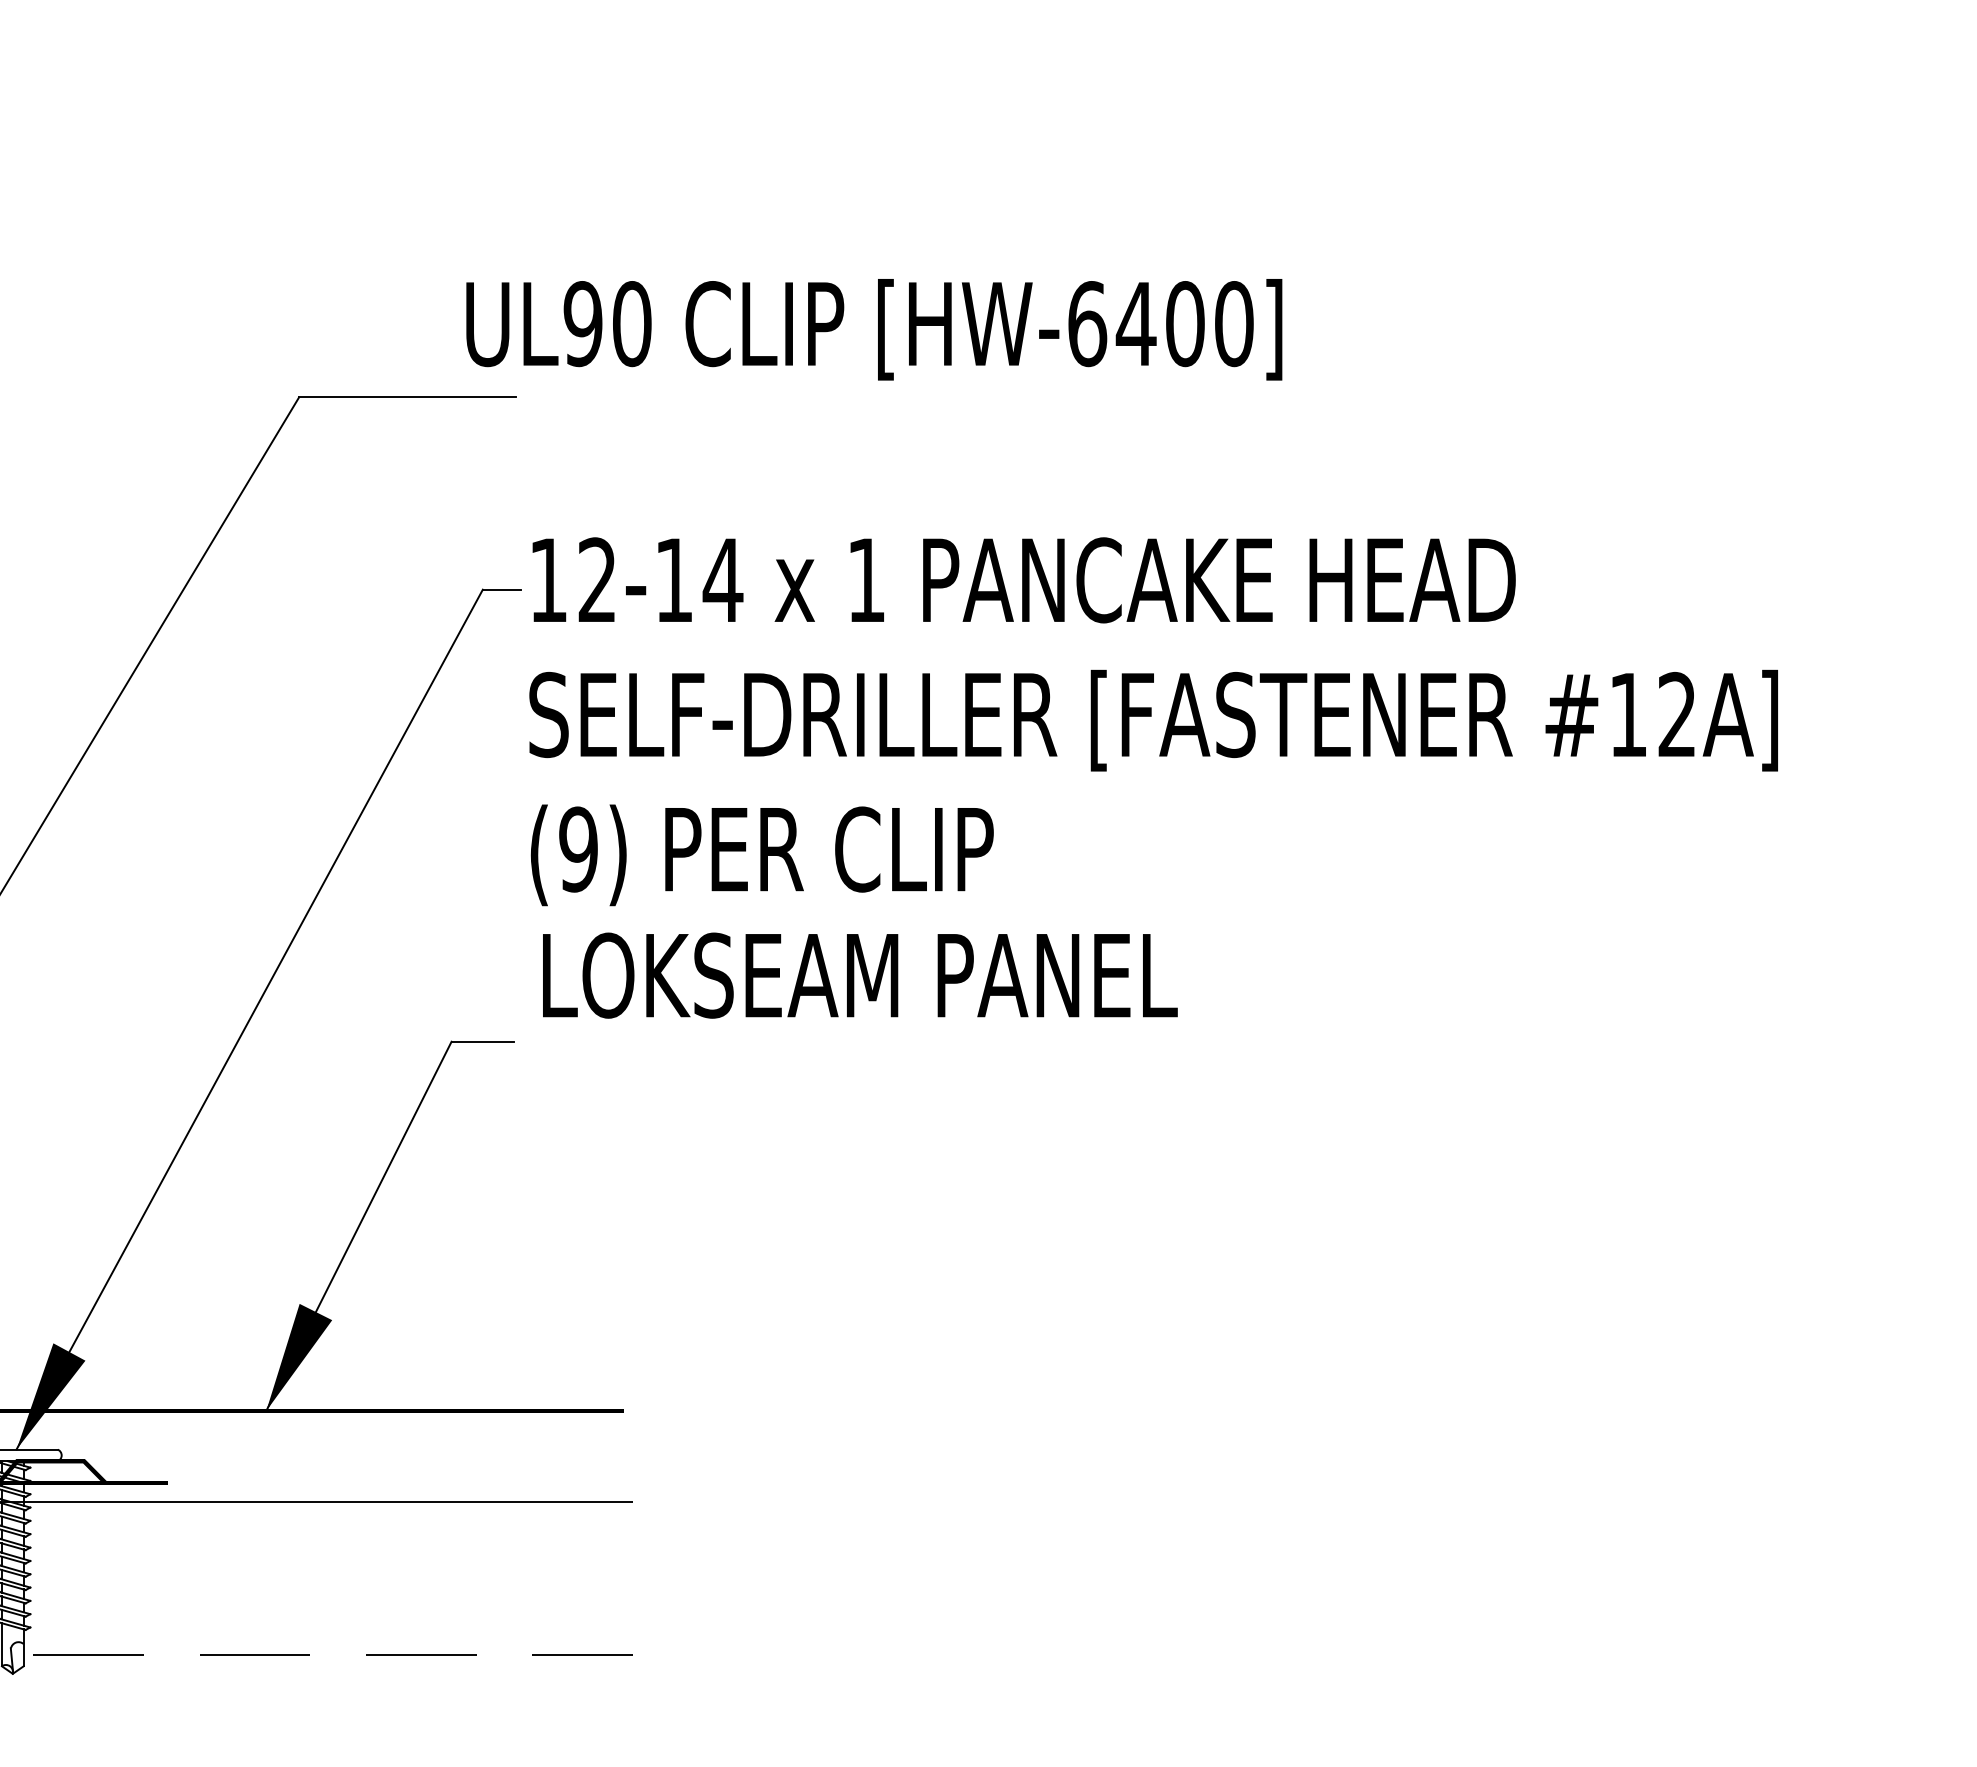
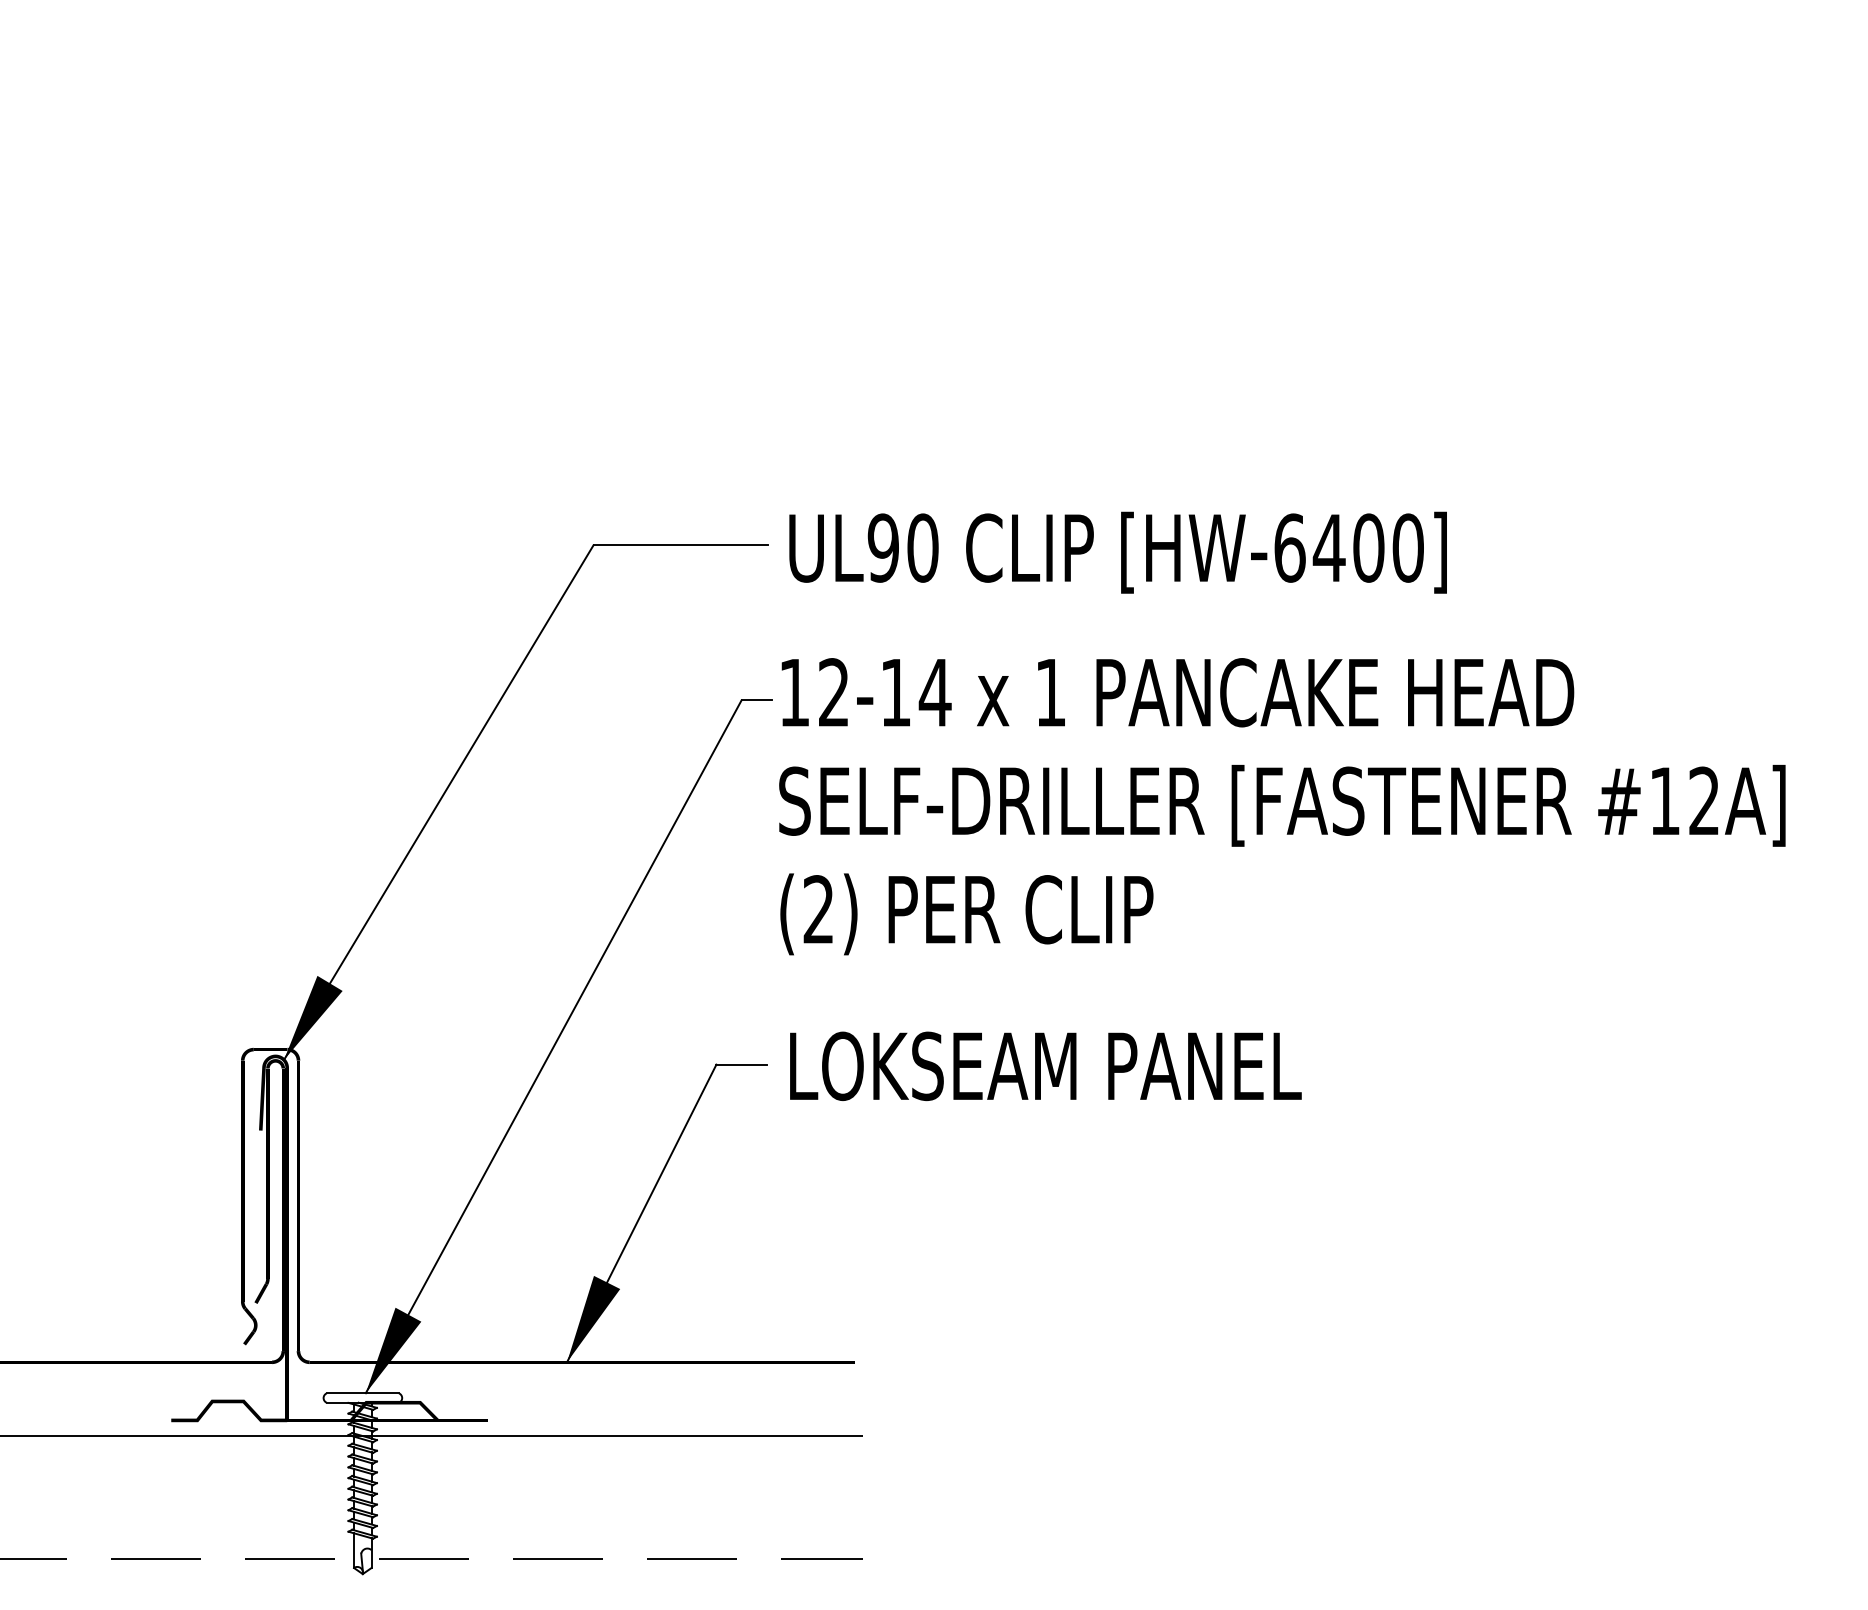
text: (873, 329) -> (1117, 552), moved
text: (578, 849) -> (818, 909), (9) -> (2)
text: (859, 975) -> (1045, 1066), moved

